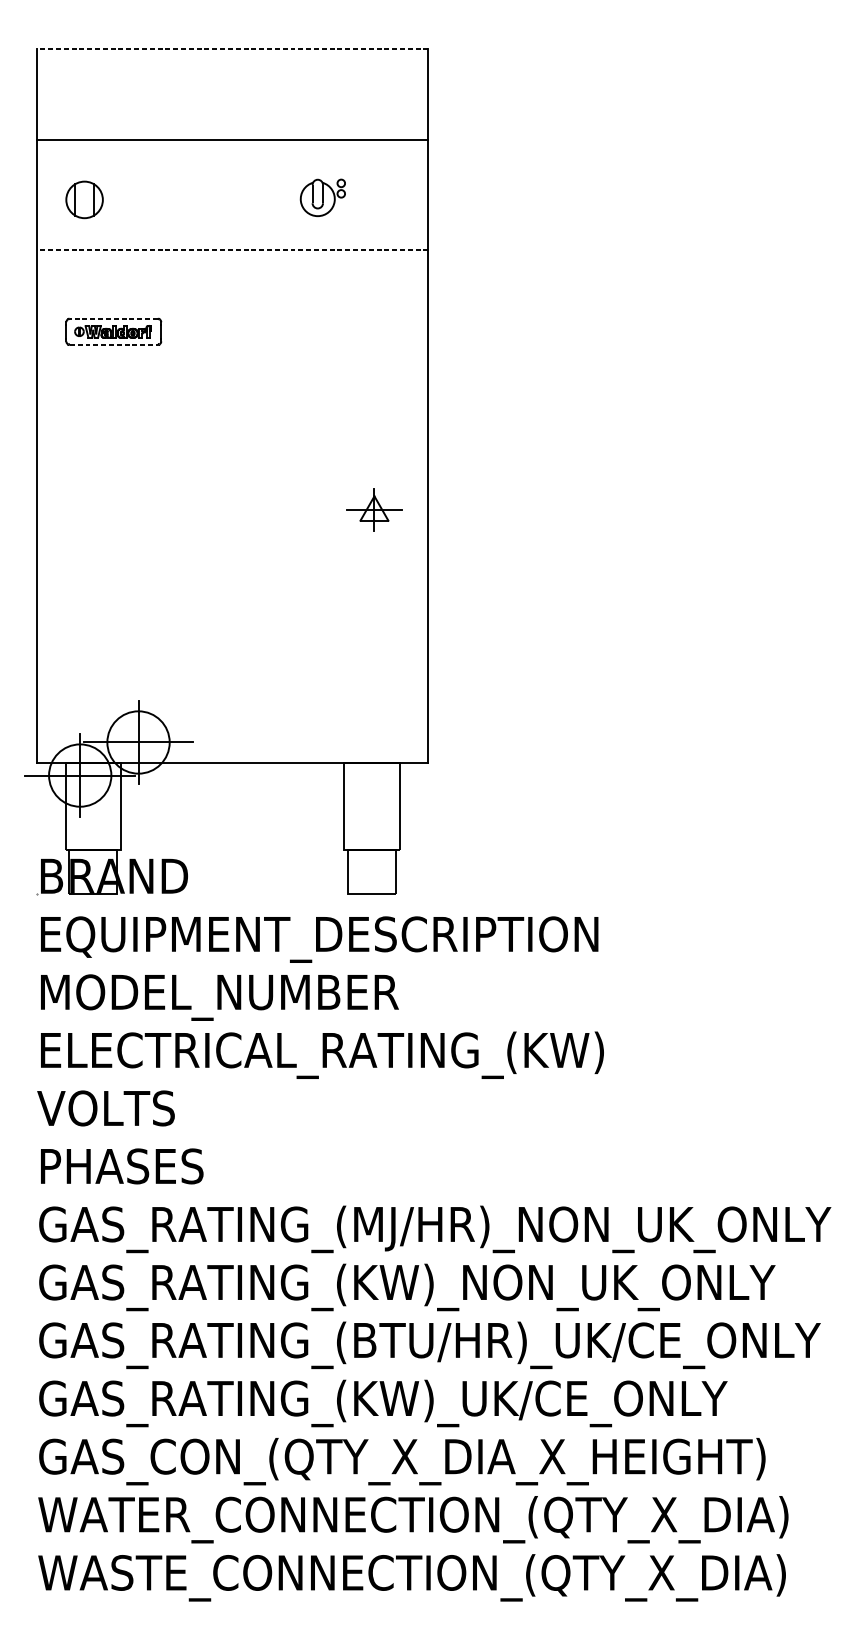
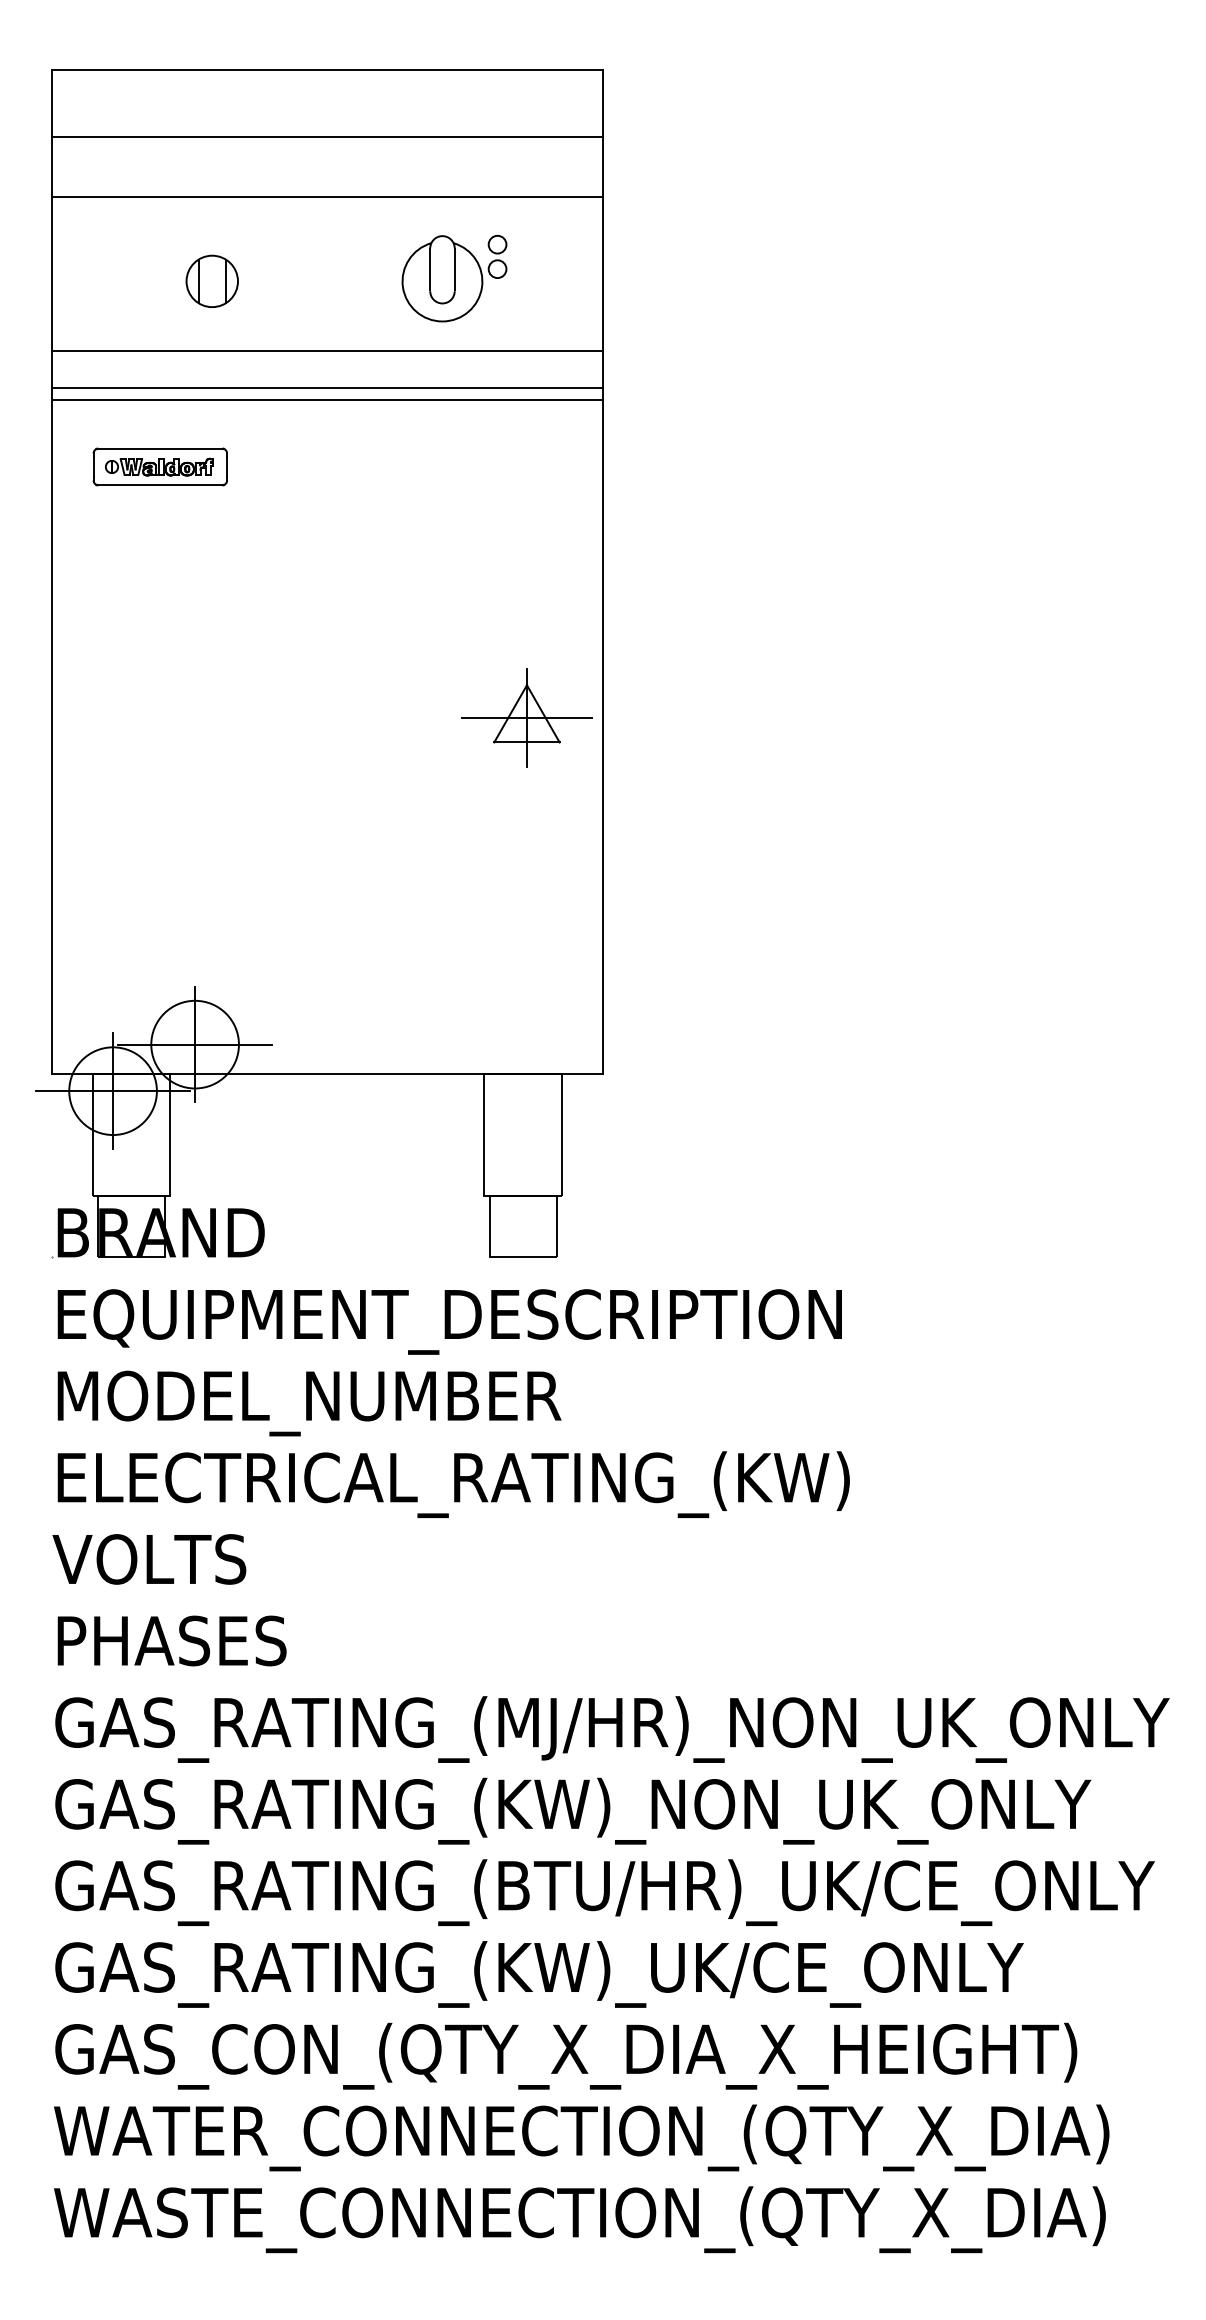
line: (232, 49) -> (327, 69), dashed -> solid
line: (231, 96) -> (326, 136), added
part: (322, 197) -> (454, 278), size x1.67
part: (84, 199) -> (211, 280), moved
line: (232, 249) -> (327, 351), dashed -> solid
line: (231, 275) -> (326, 387), added
line: (231, 283) -> (326, 399), added
line: (113, 318) -> (160, 448), dashed -> solid
line: (113, 344) -> (160, 485), dashed -> solid
part: (374, 509) -> (526, 717), size x1.67

